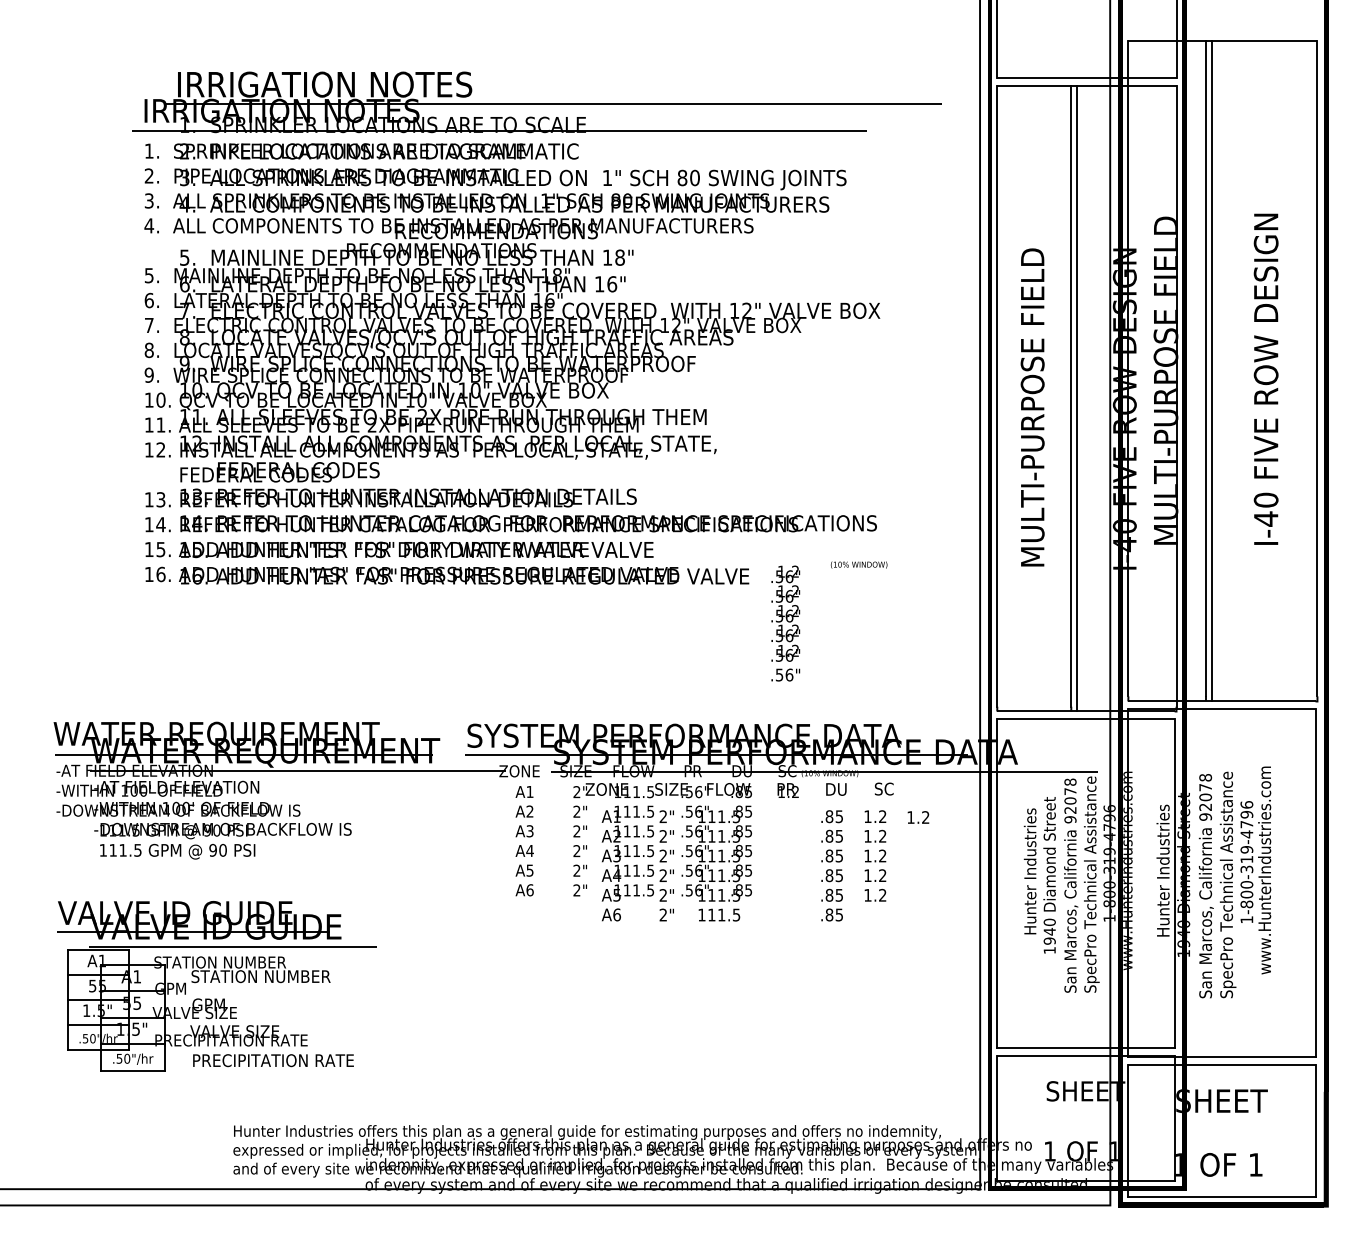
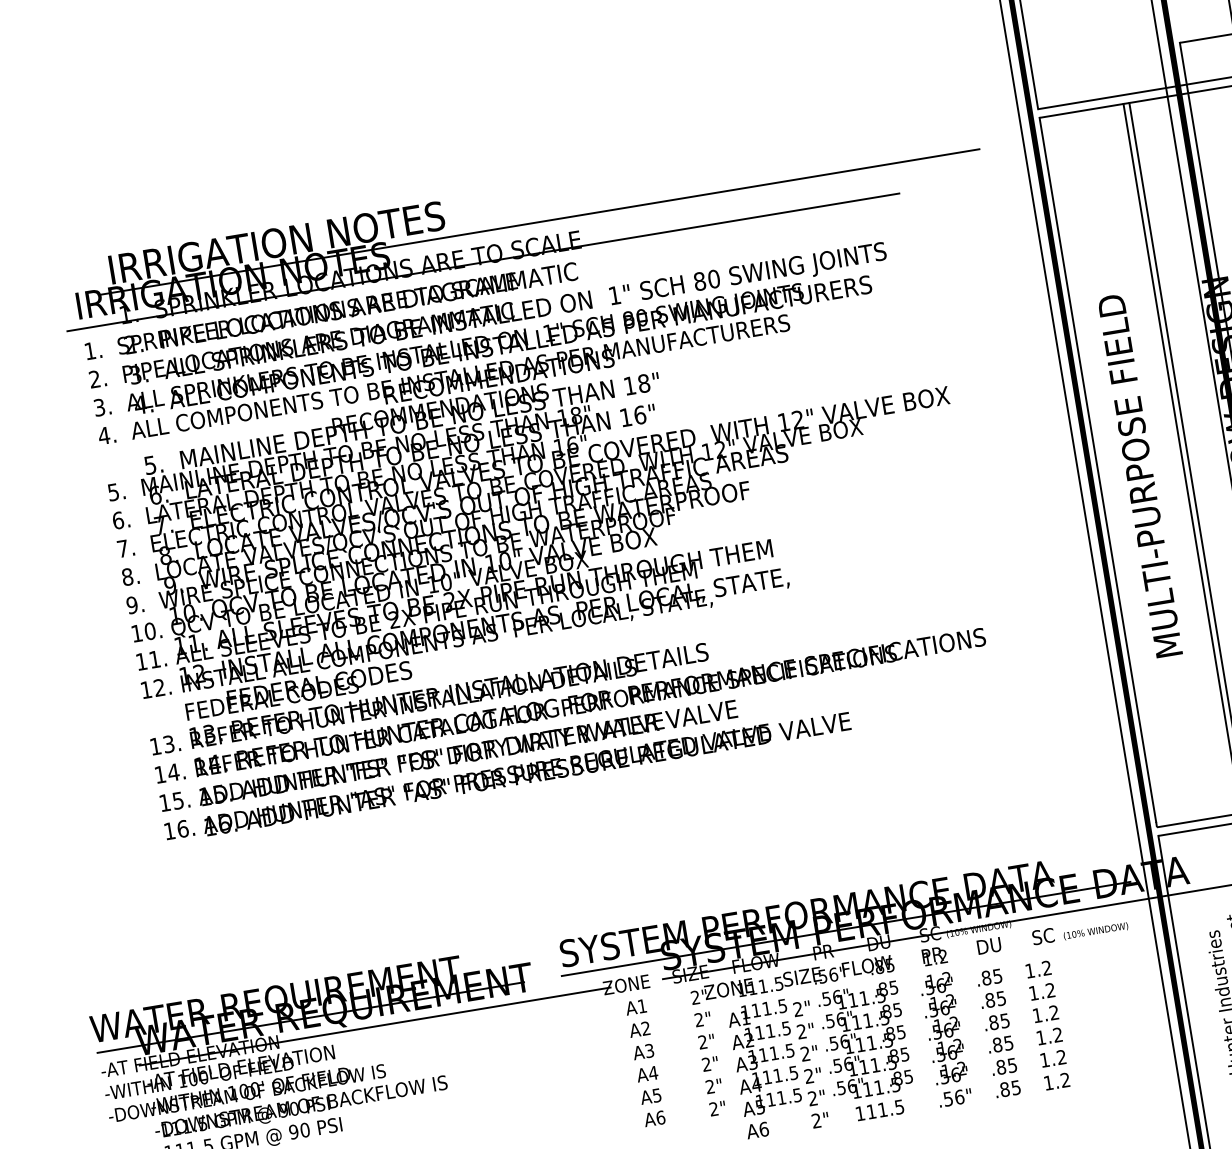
text: (859, 564) -> (1096, 930), moved
text: (785, 623) -> (945, 1039), moved
text: (918, 817) -> (1057, 1081), moved

